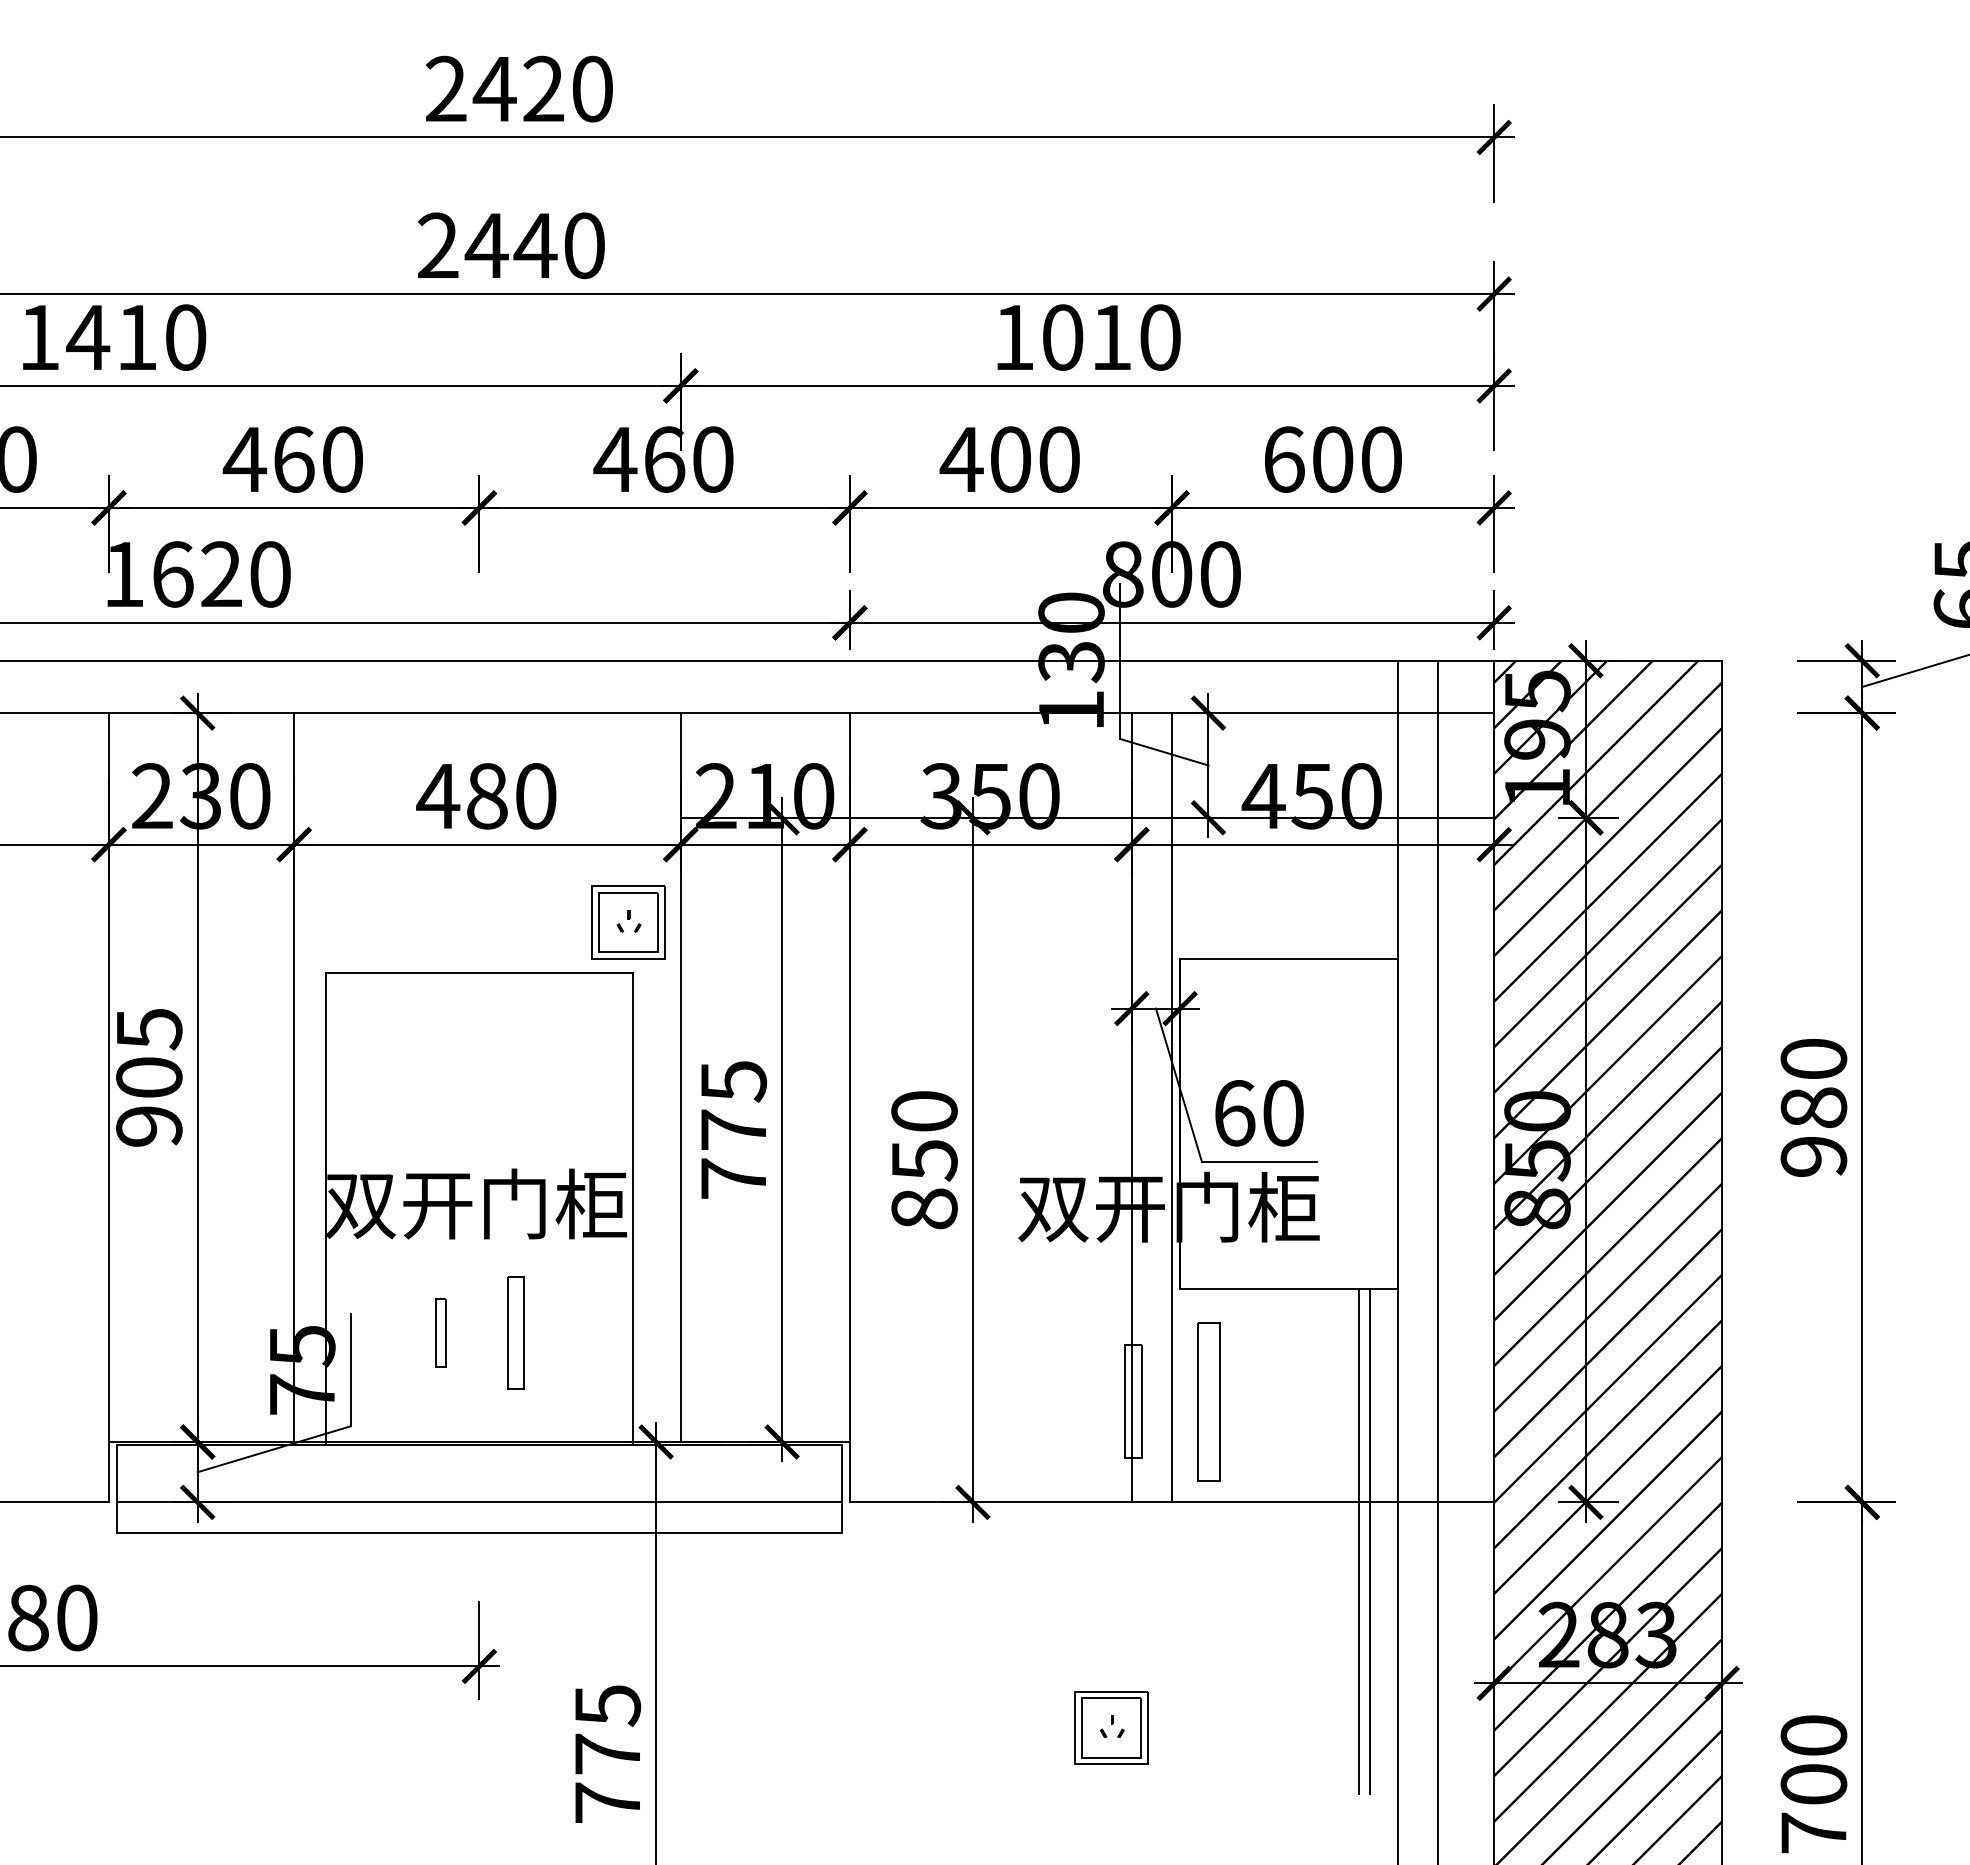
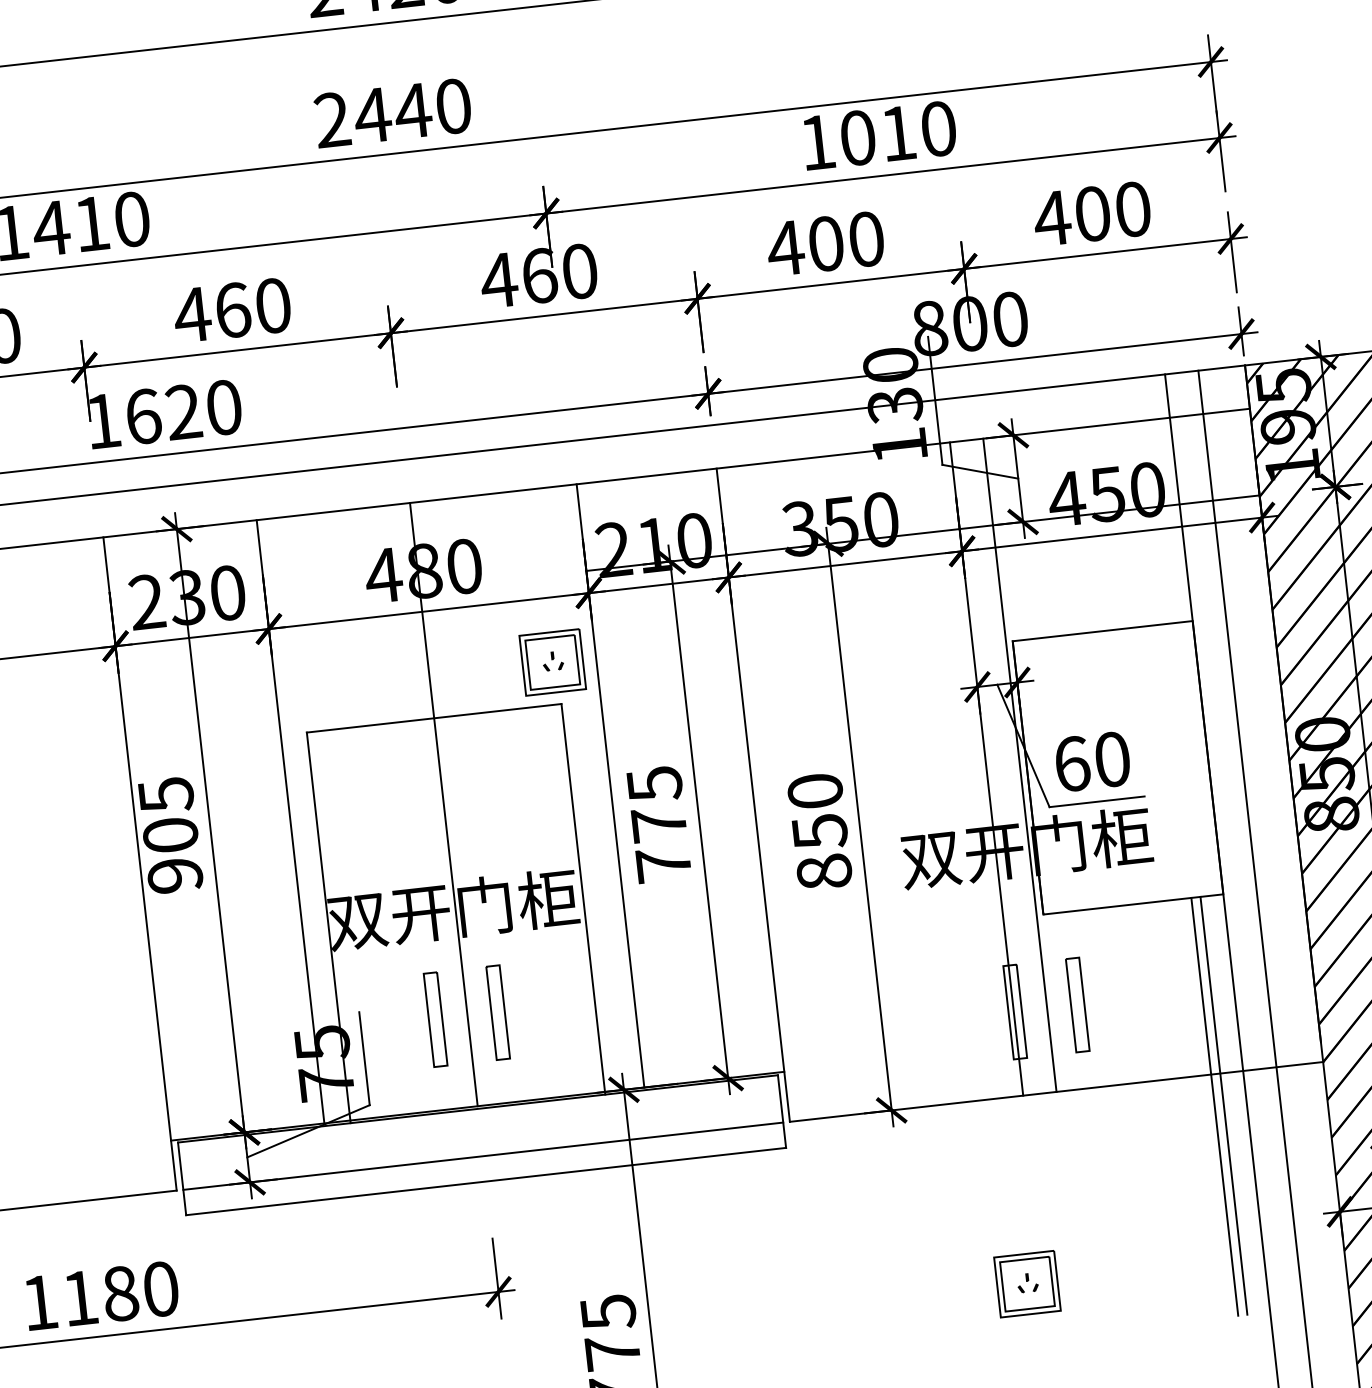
text: (1283, 459) -> (1051, 218), 600 -> 400
line: (479, 1077) -> (443, 804), added
part: (440, 1332) -> (435, 1019), size x1.67
part: (1208, 1401) -> (1077, 1005), size x0.71

